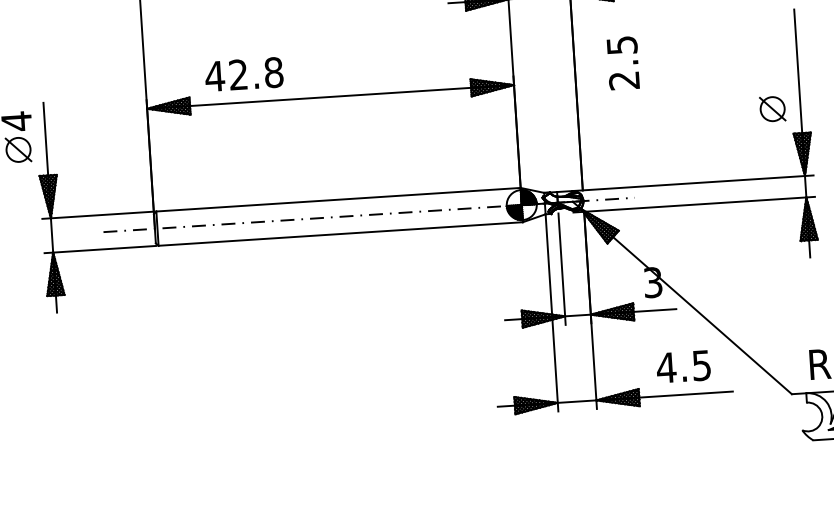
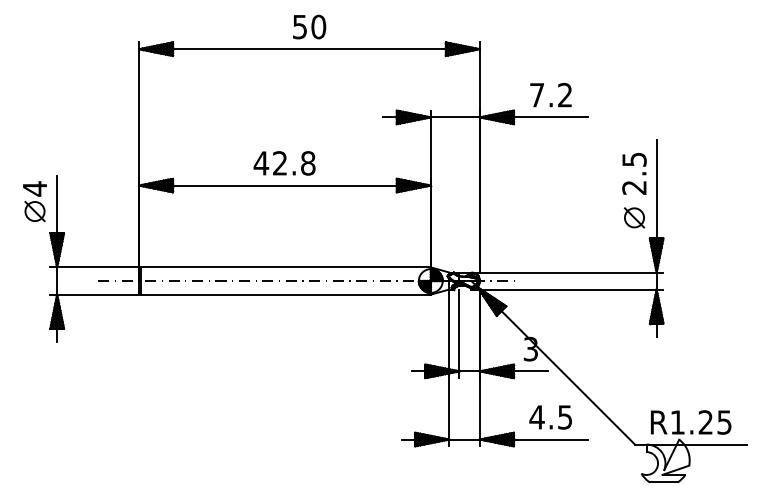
text: (623, 62) -> (634, 173), moved
text: (244, 74) -> (284, 163), moved

